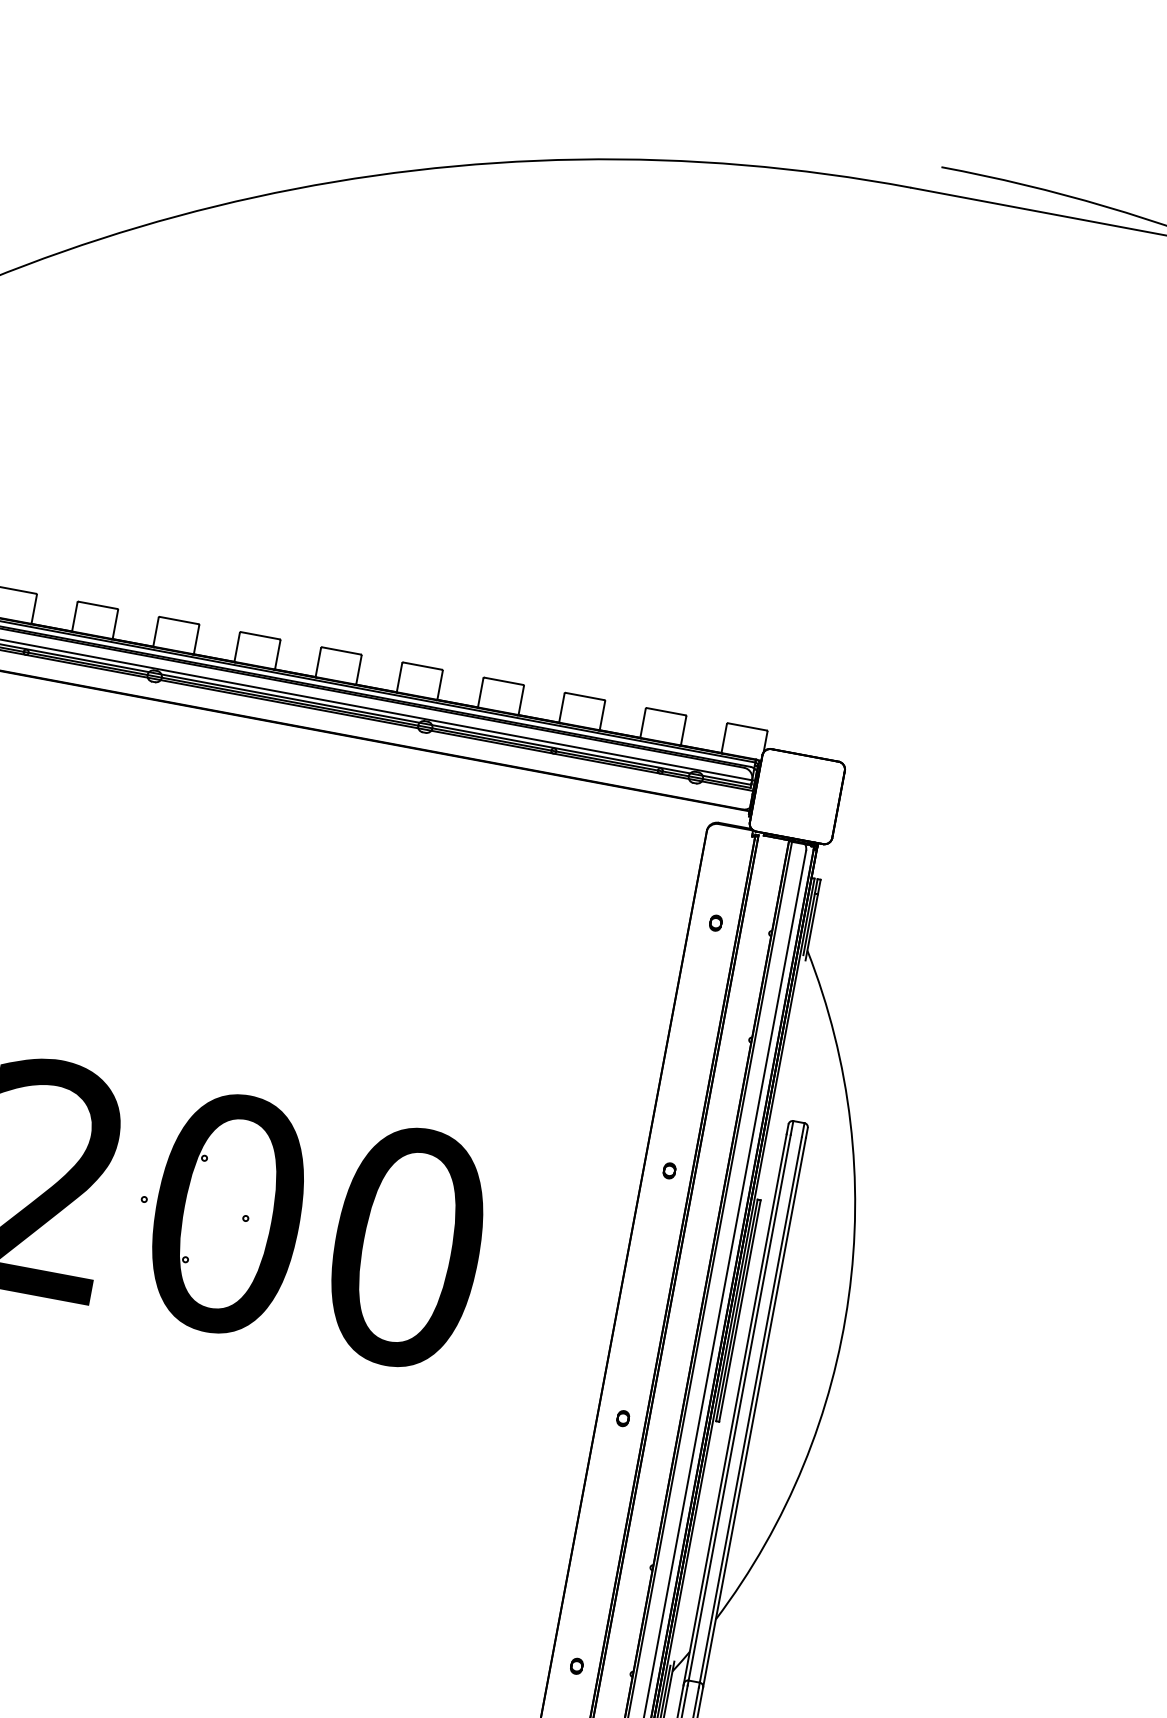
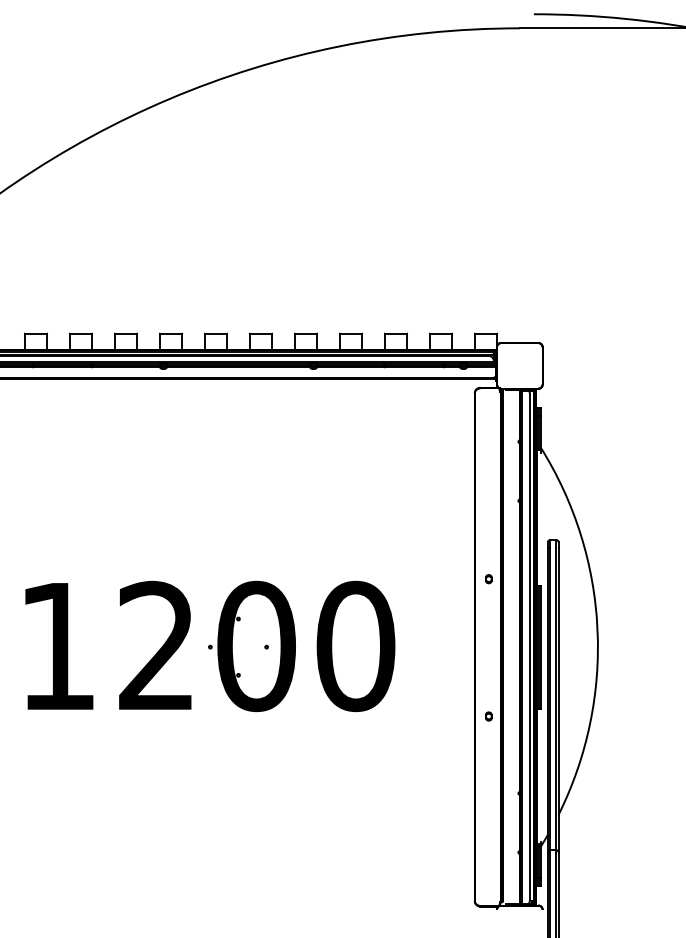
part: (715, 922) -> (488, 441), removed
part: (576, 1665) -> (488, 853), removed

